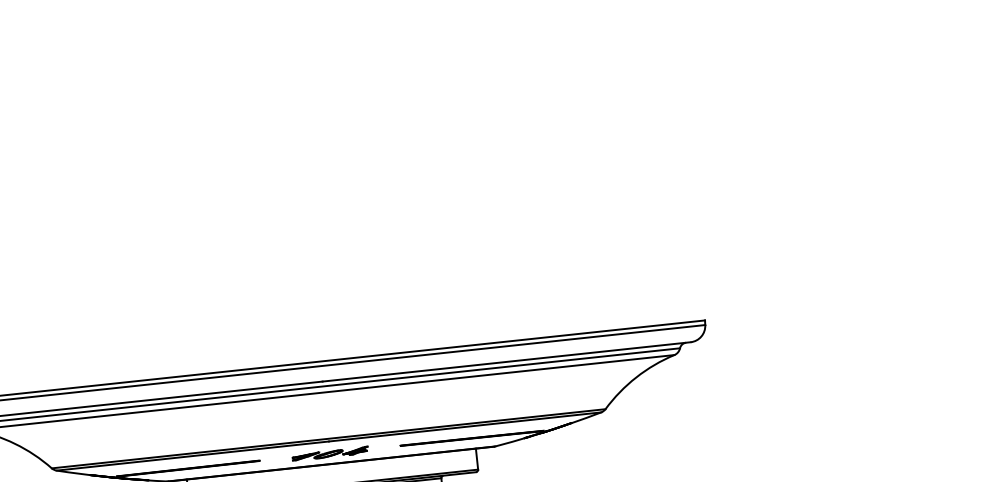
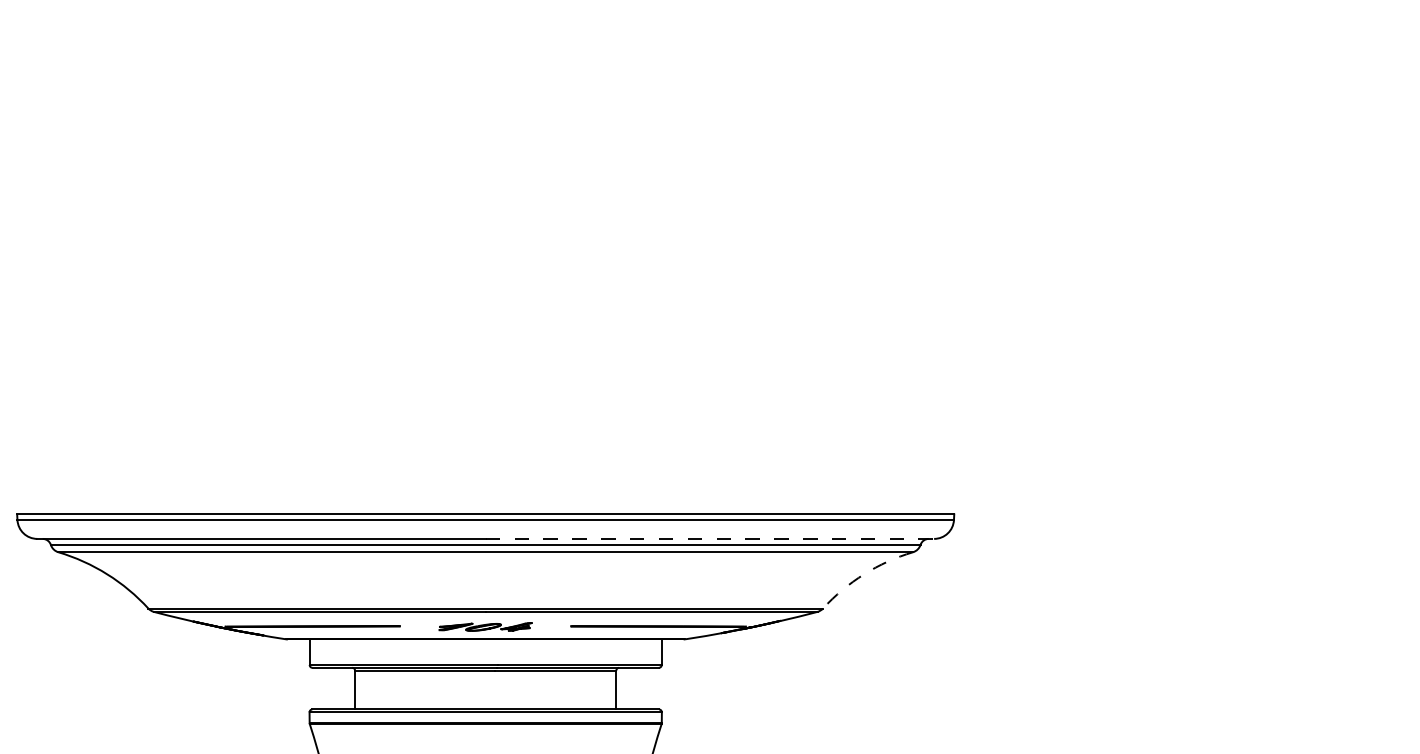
line: (507, 361) -> (710, 538), solid -> dashed
arc: (636, 377) -> (864, 574), solid -> dashed

